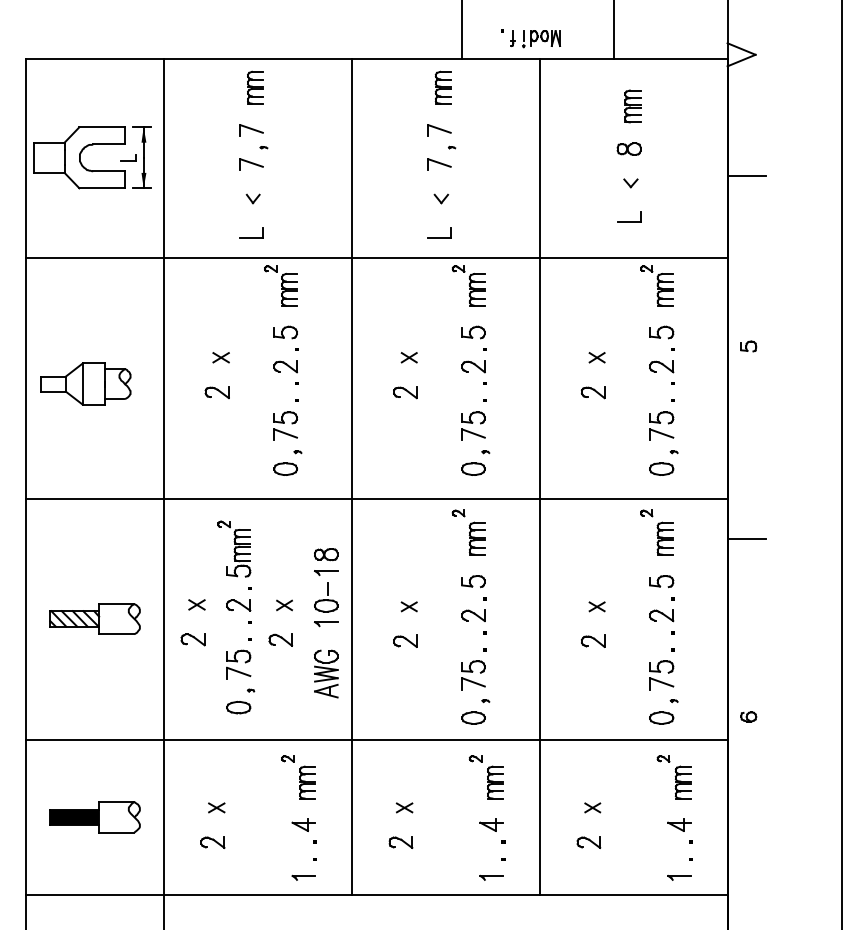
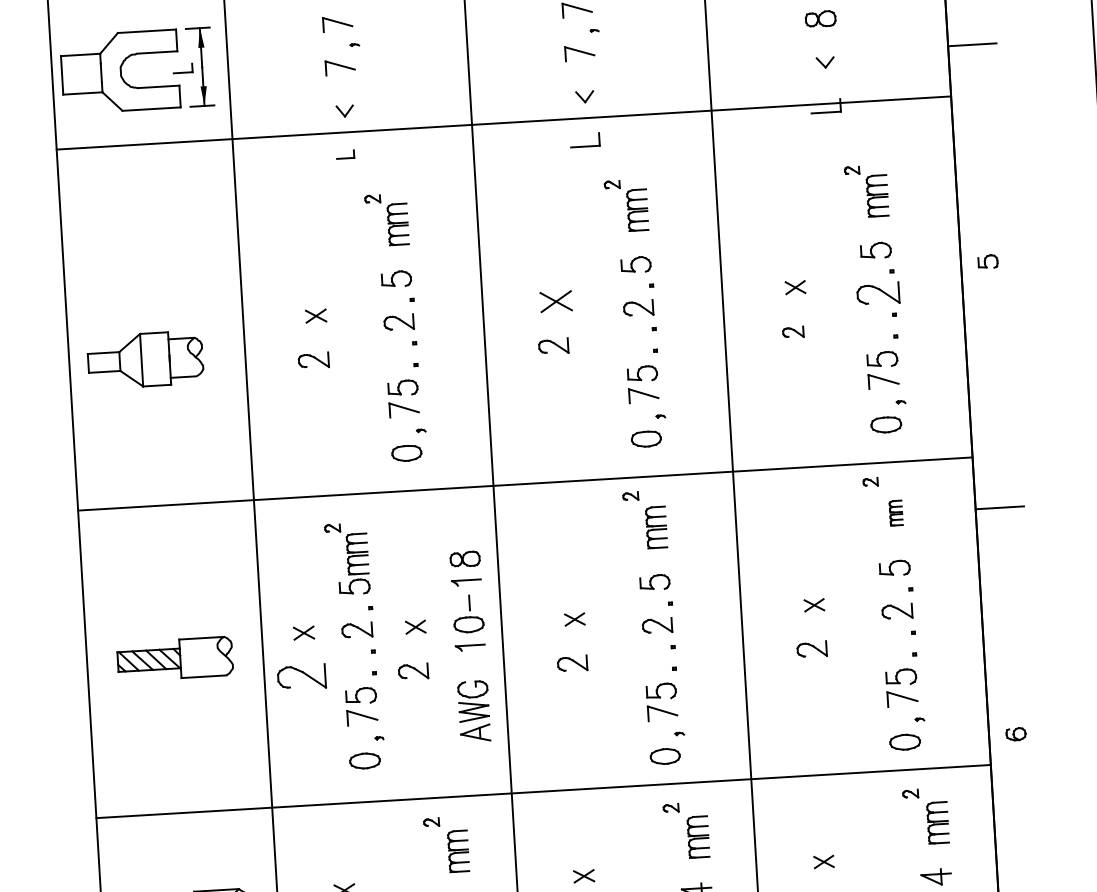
part: (251, 232) -> (345, 154), size x0.6
line: (376, 257) -> (503, 122), moved
part: (408, 357) -> (554, 301), size x1.6
part: (661, 366) -> (878, 293), size x1.4
part: (593, 392) -> (793, 332), size x0.7
part: (664, 538) -> (895, 513), size x0.6
part: (192, 639) -> (300, 677), size x1.6

